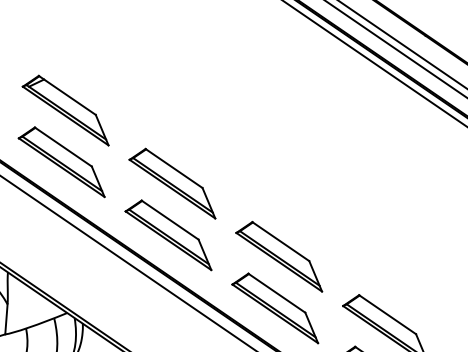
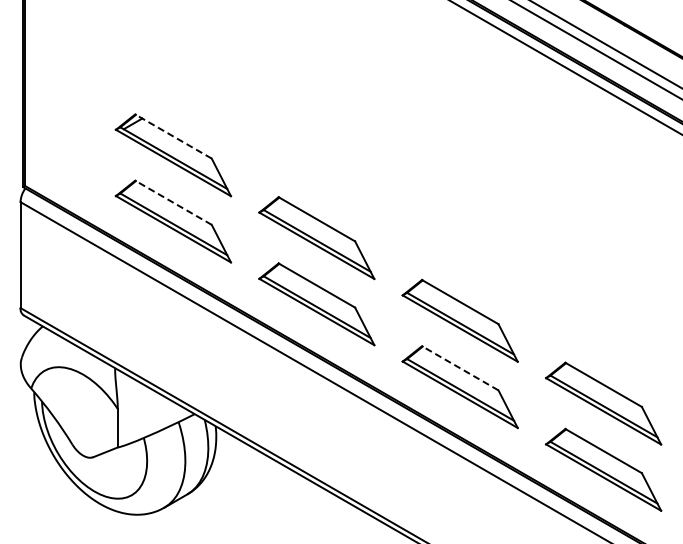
line: (67, 95) -> (173, 136), solid -> dashed
line: (63, 146) -> (173, 202), solid -> dashed
line: (276, 293) -> (459, 368), solid -> dashed

